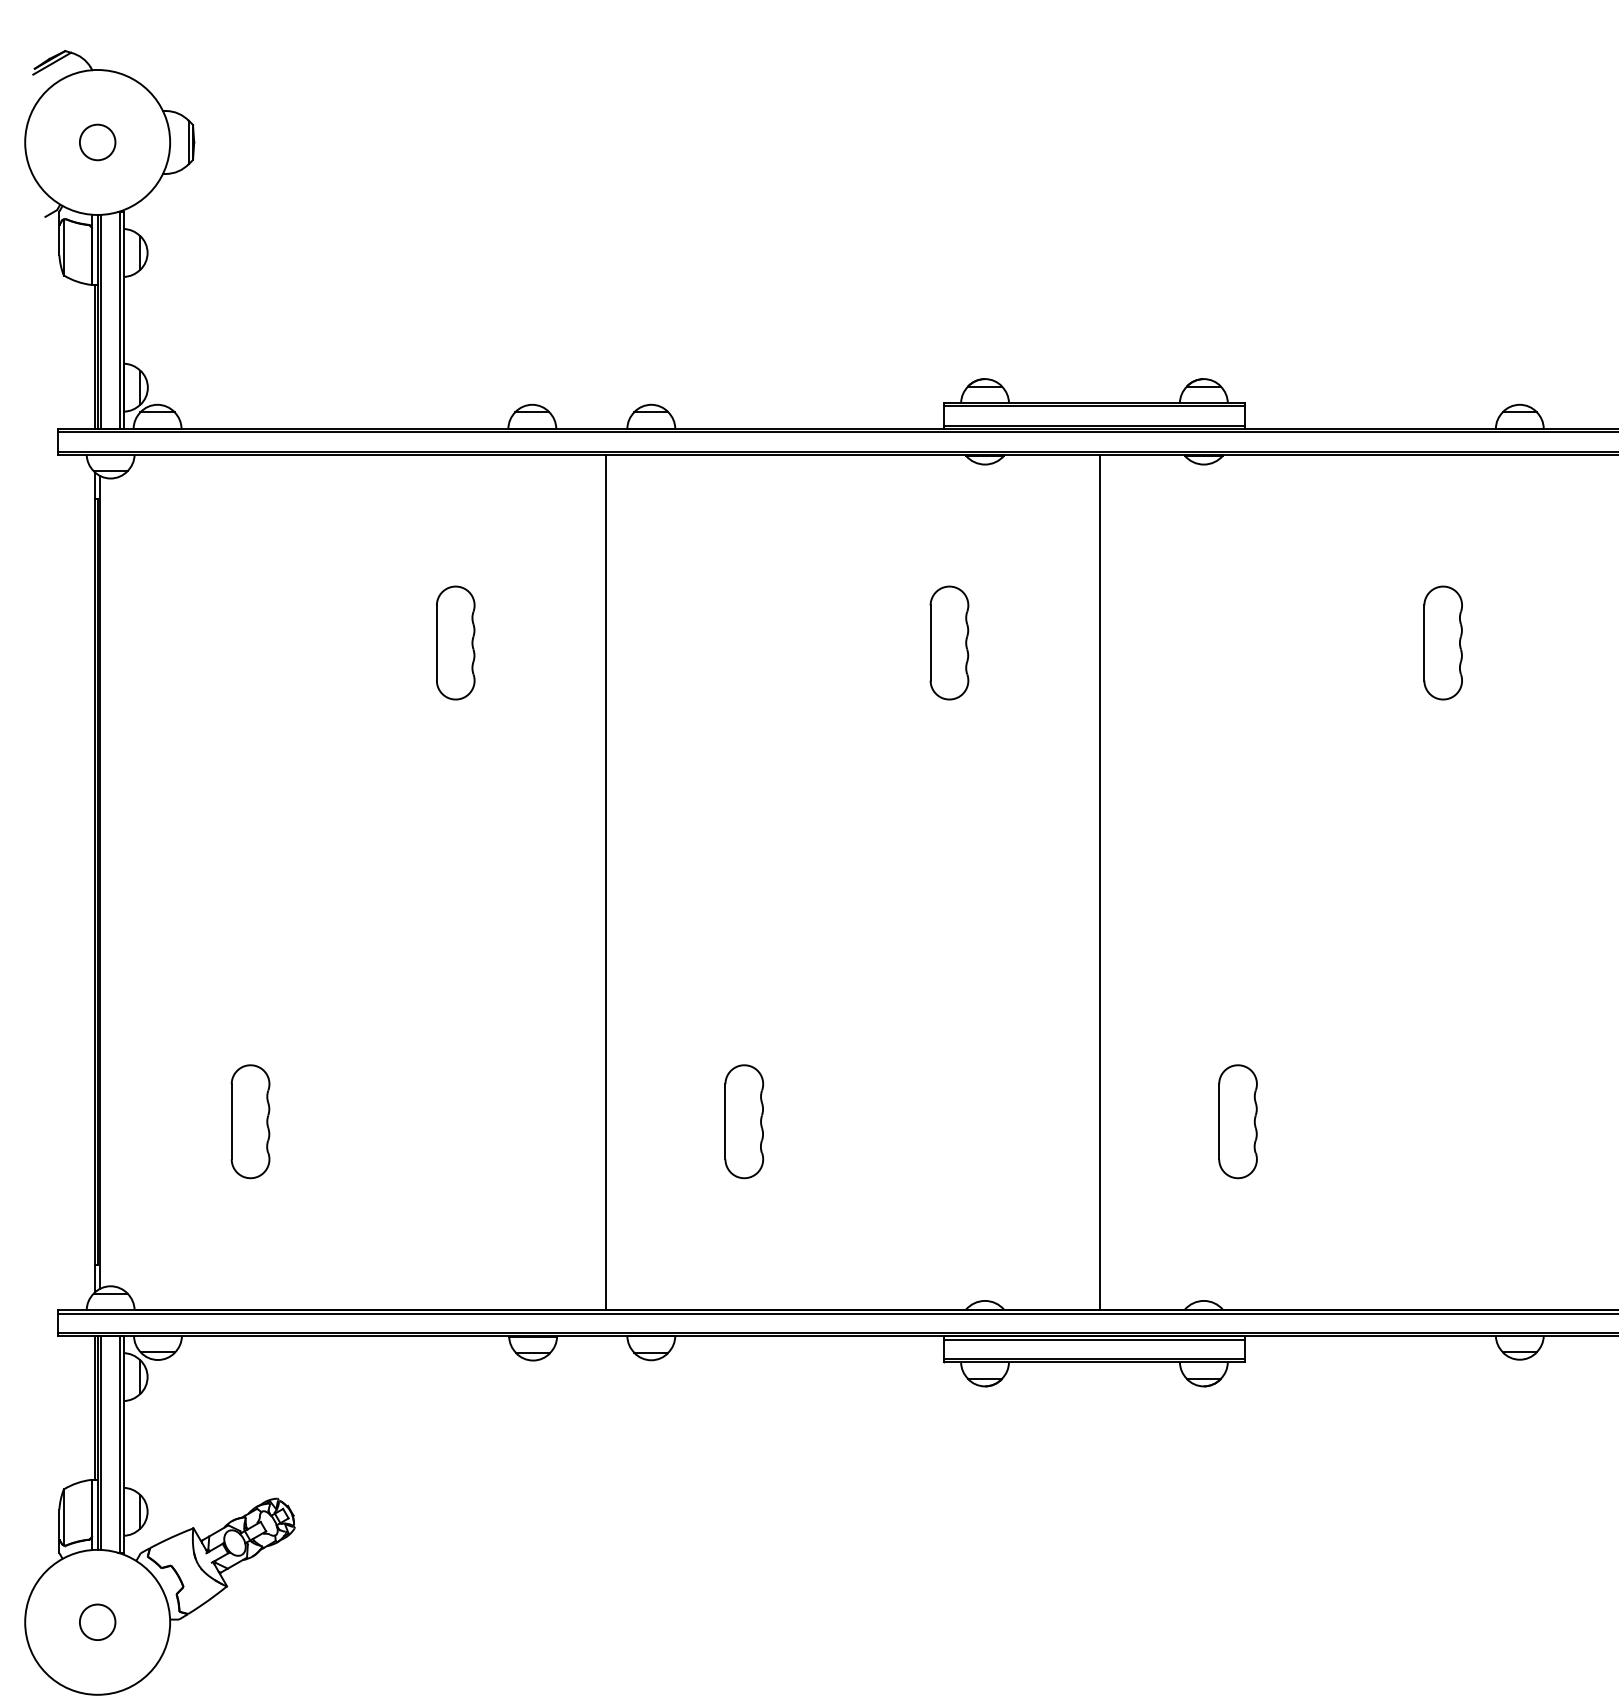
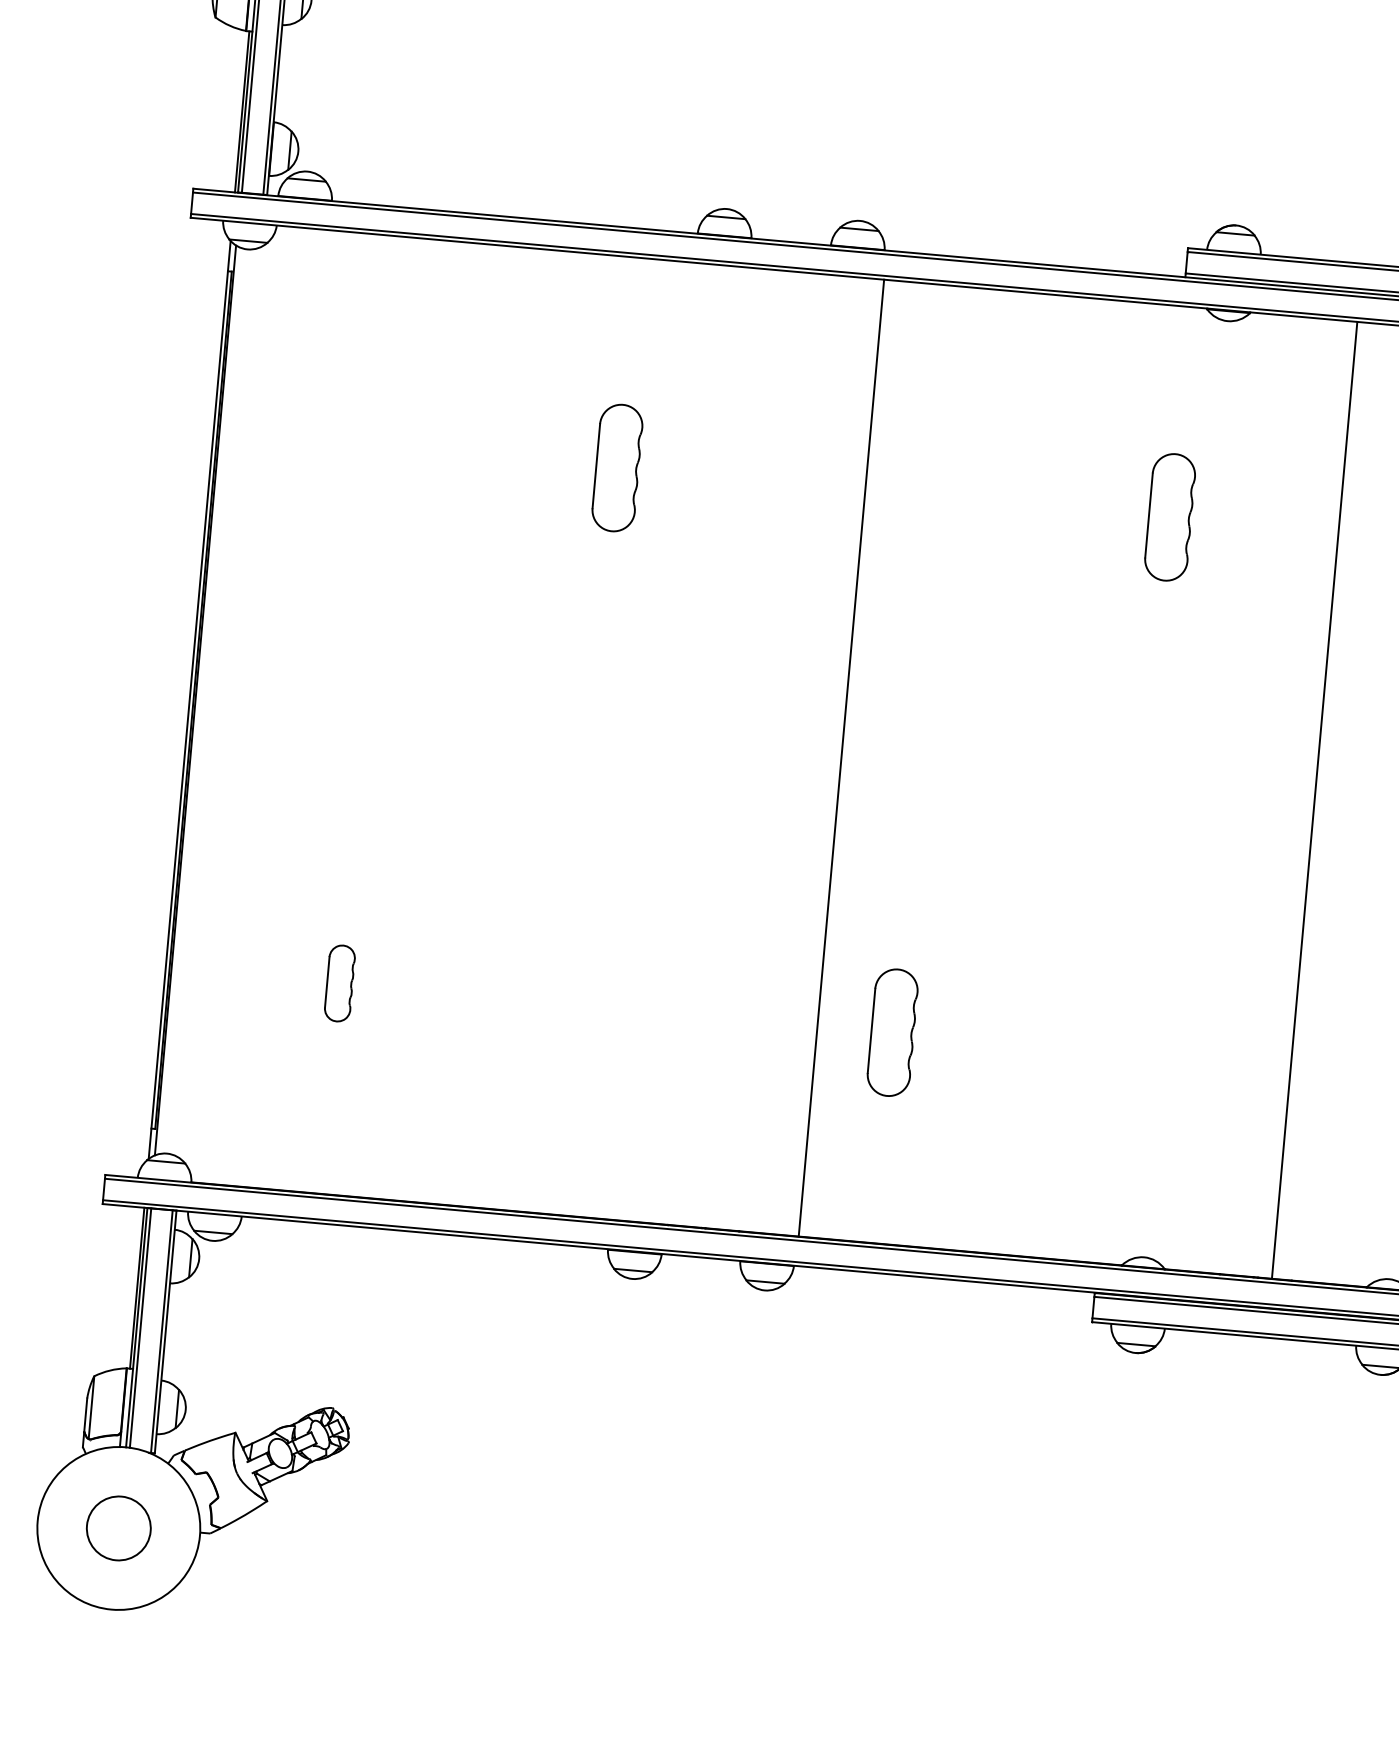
line: (606, 882) -> (841, 758), moved
part: (250, 1121) -> (339, 983), size x0.6
circle: (97, 1622) -> (118, 1528), size x1.6

